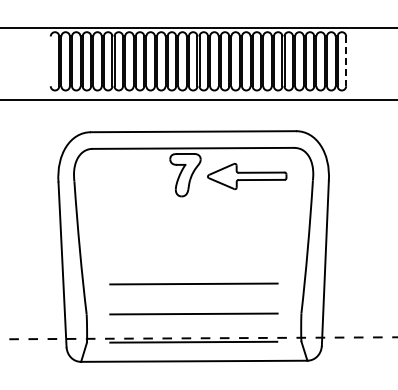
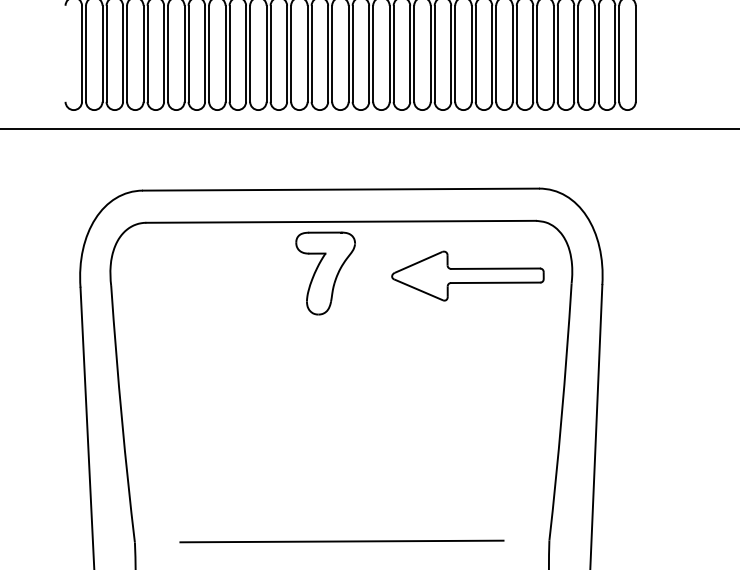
line: (346, 61) -> (636, 54), dashed -> solid
part: (247, 176) -> (468, 276), moved
line: (193, 283) -> (341, 482), removed

